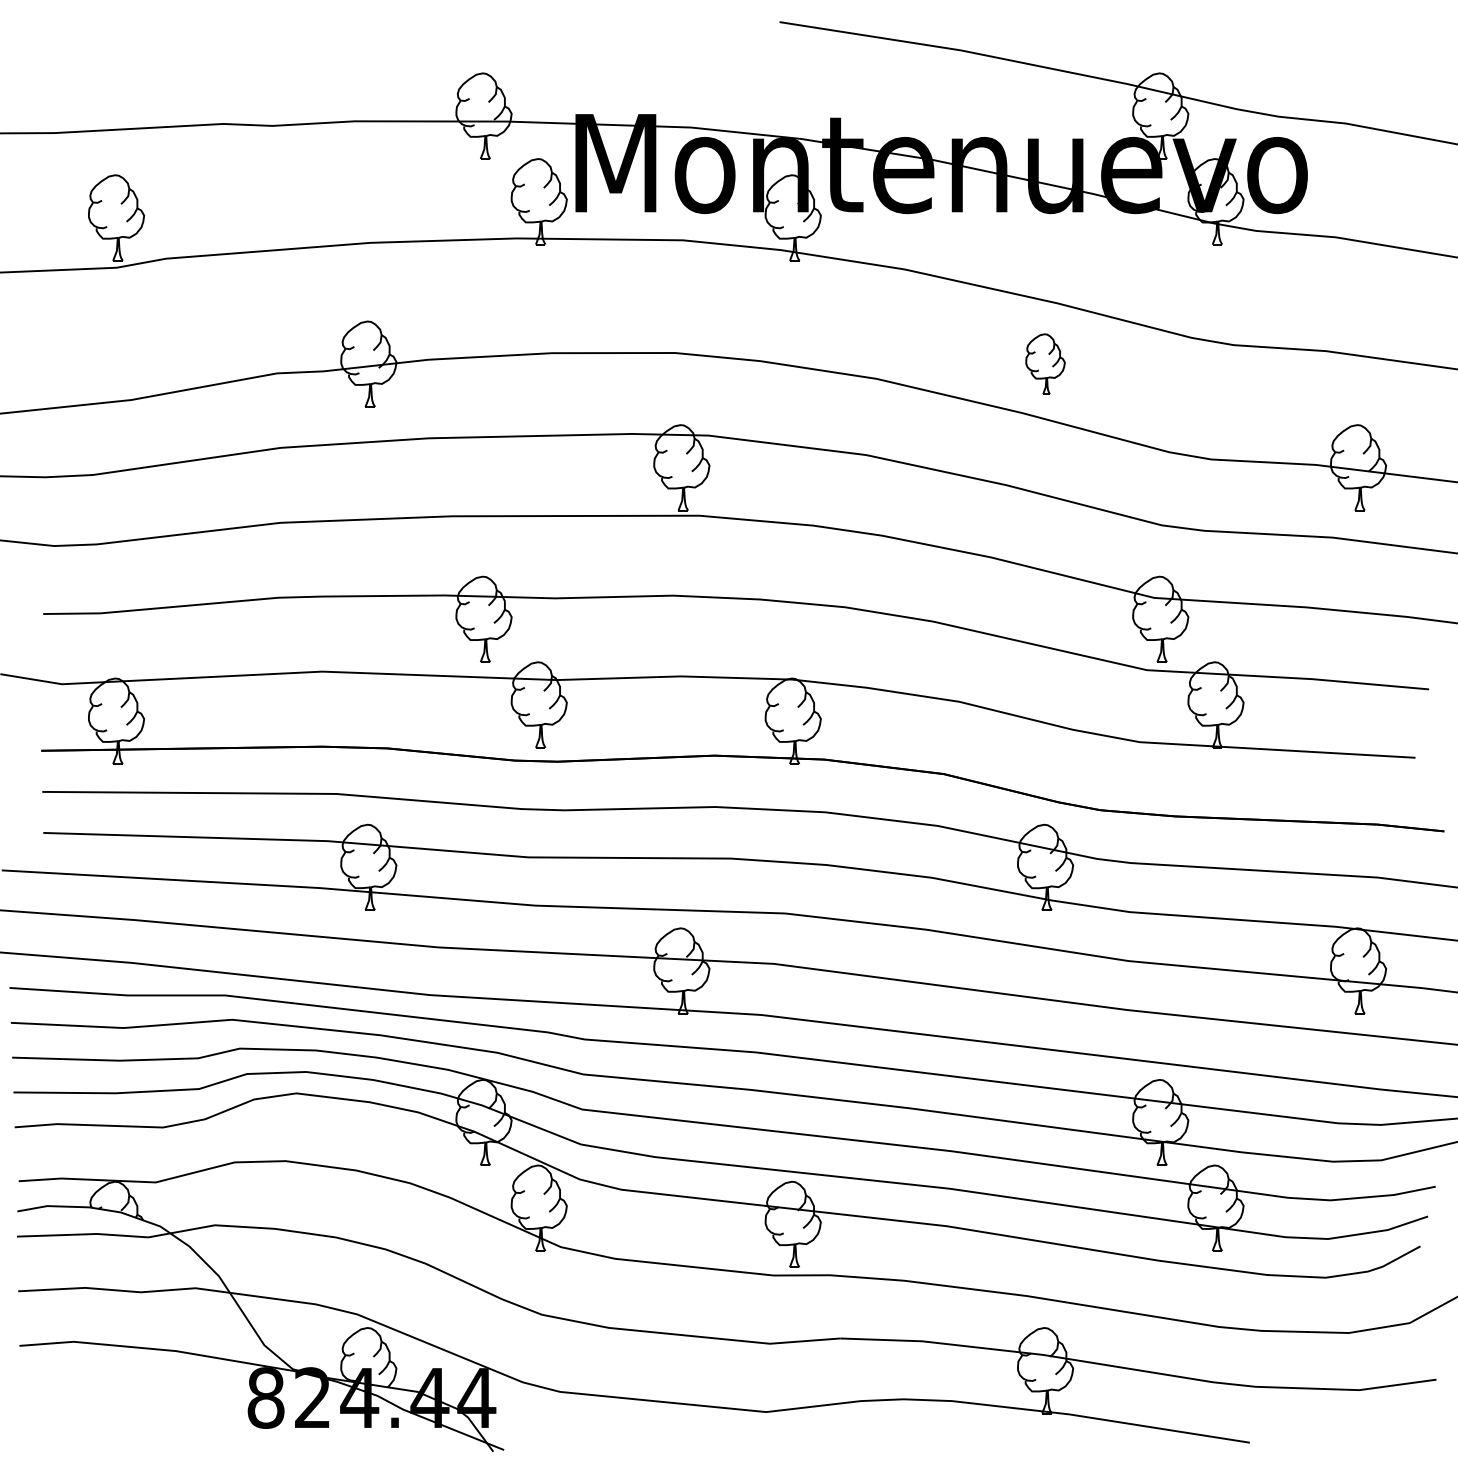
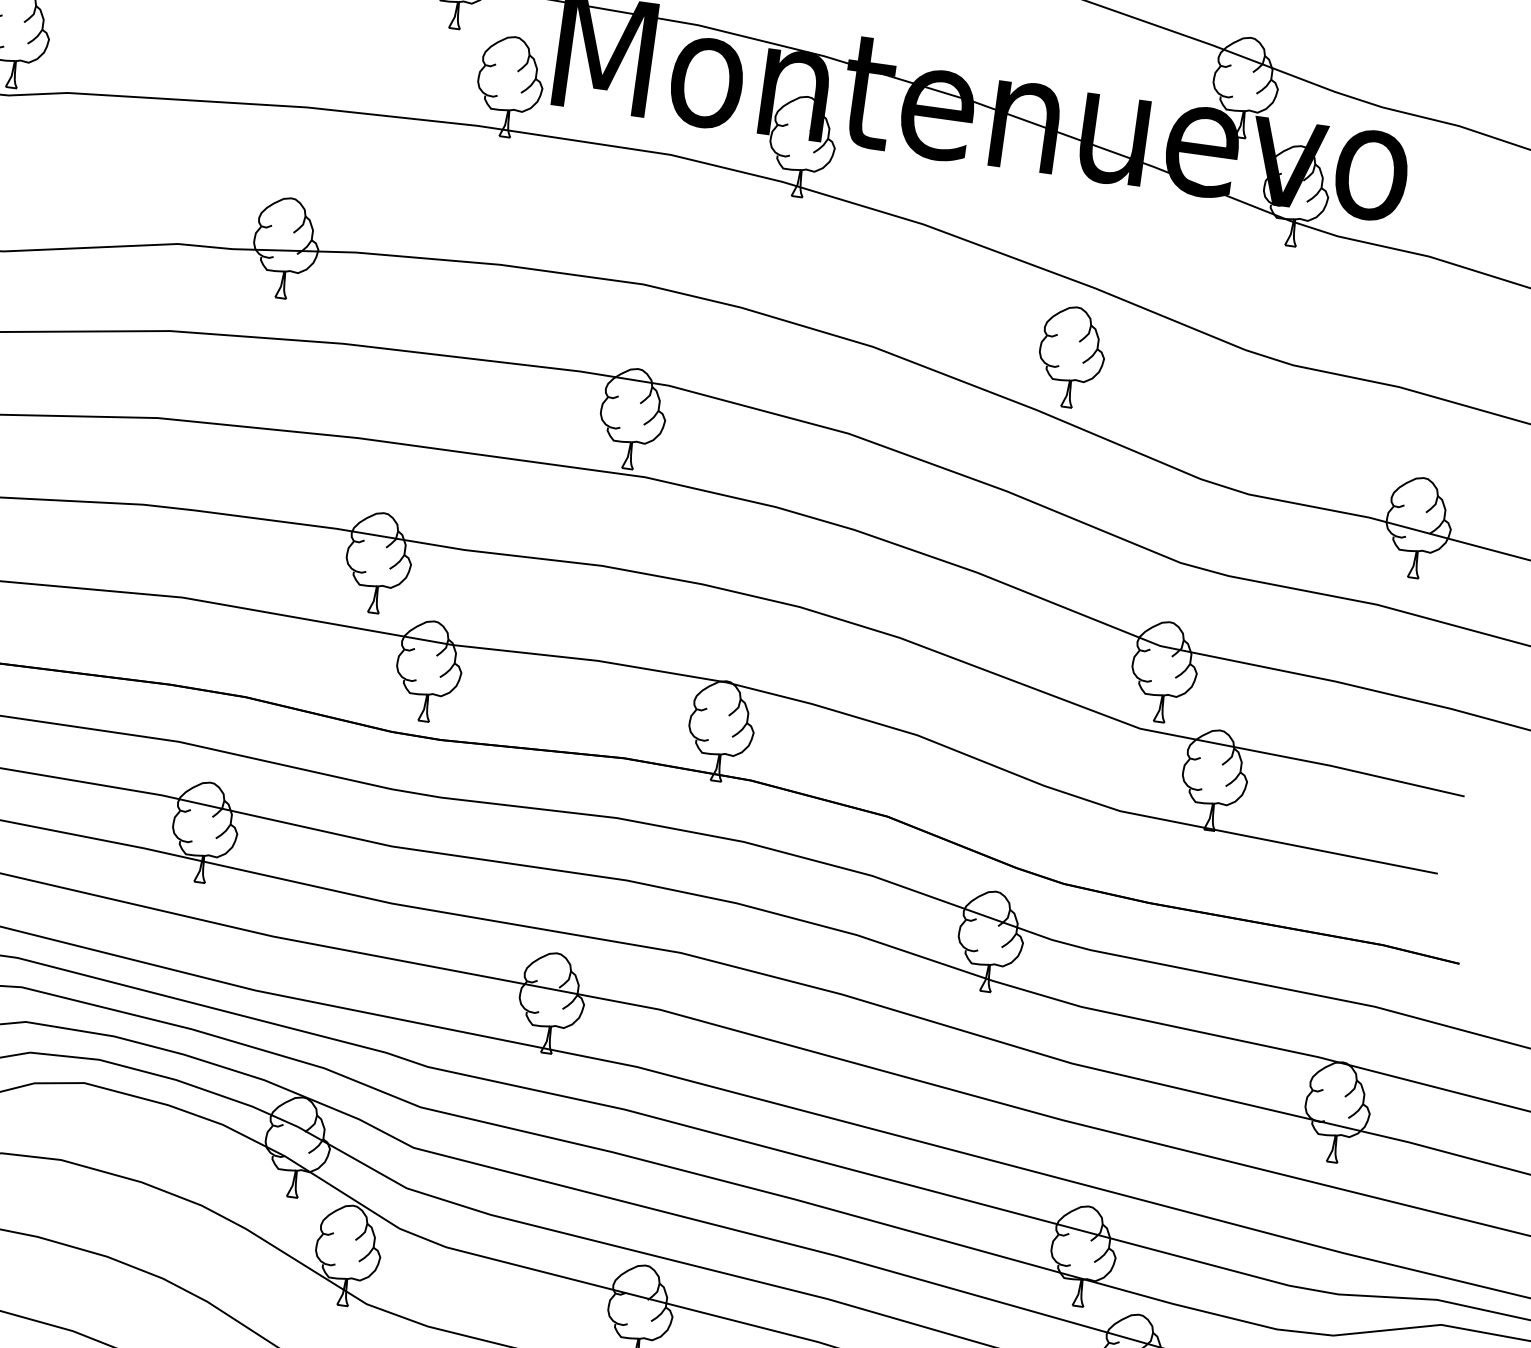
part: (1045, 363) -> (1071, 356), size x1.43

